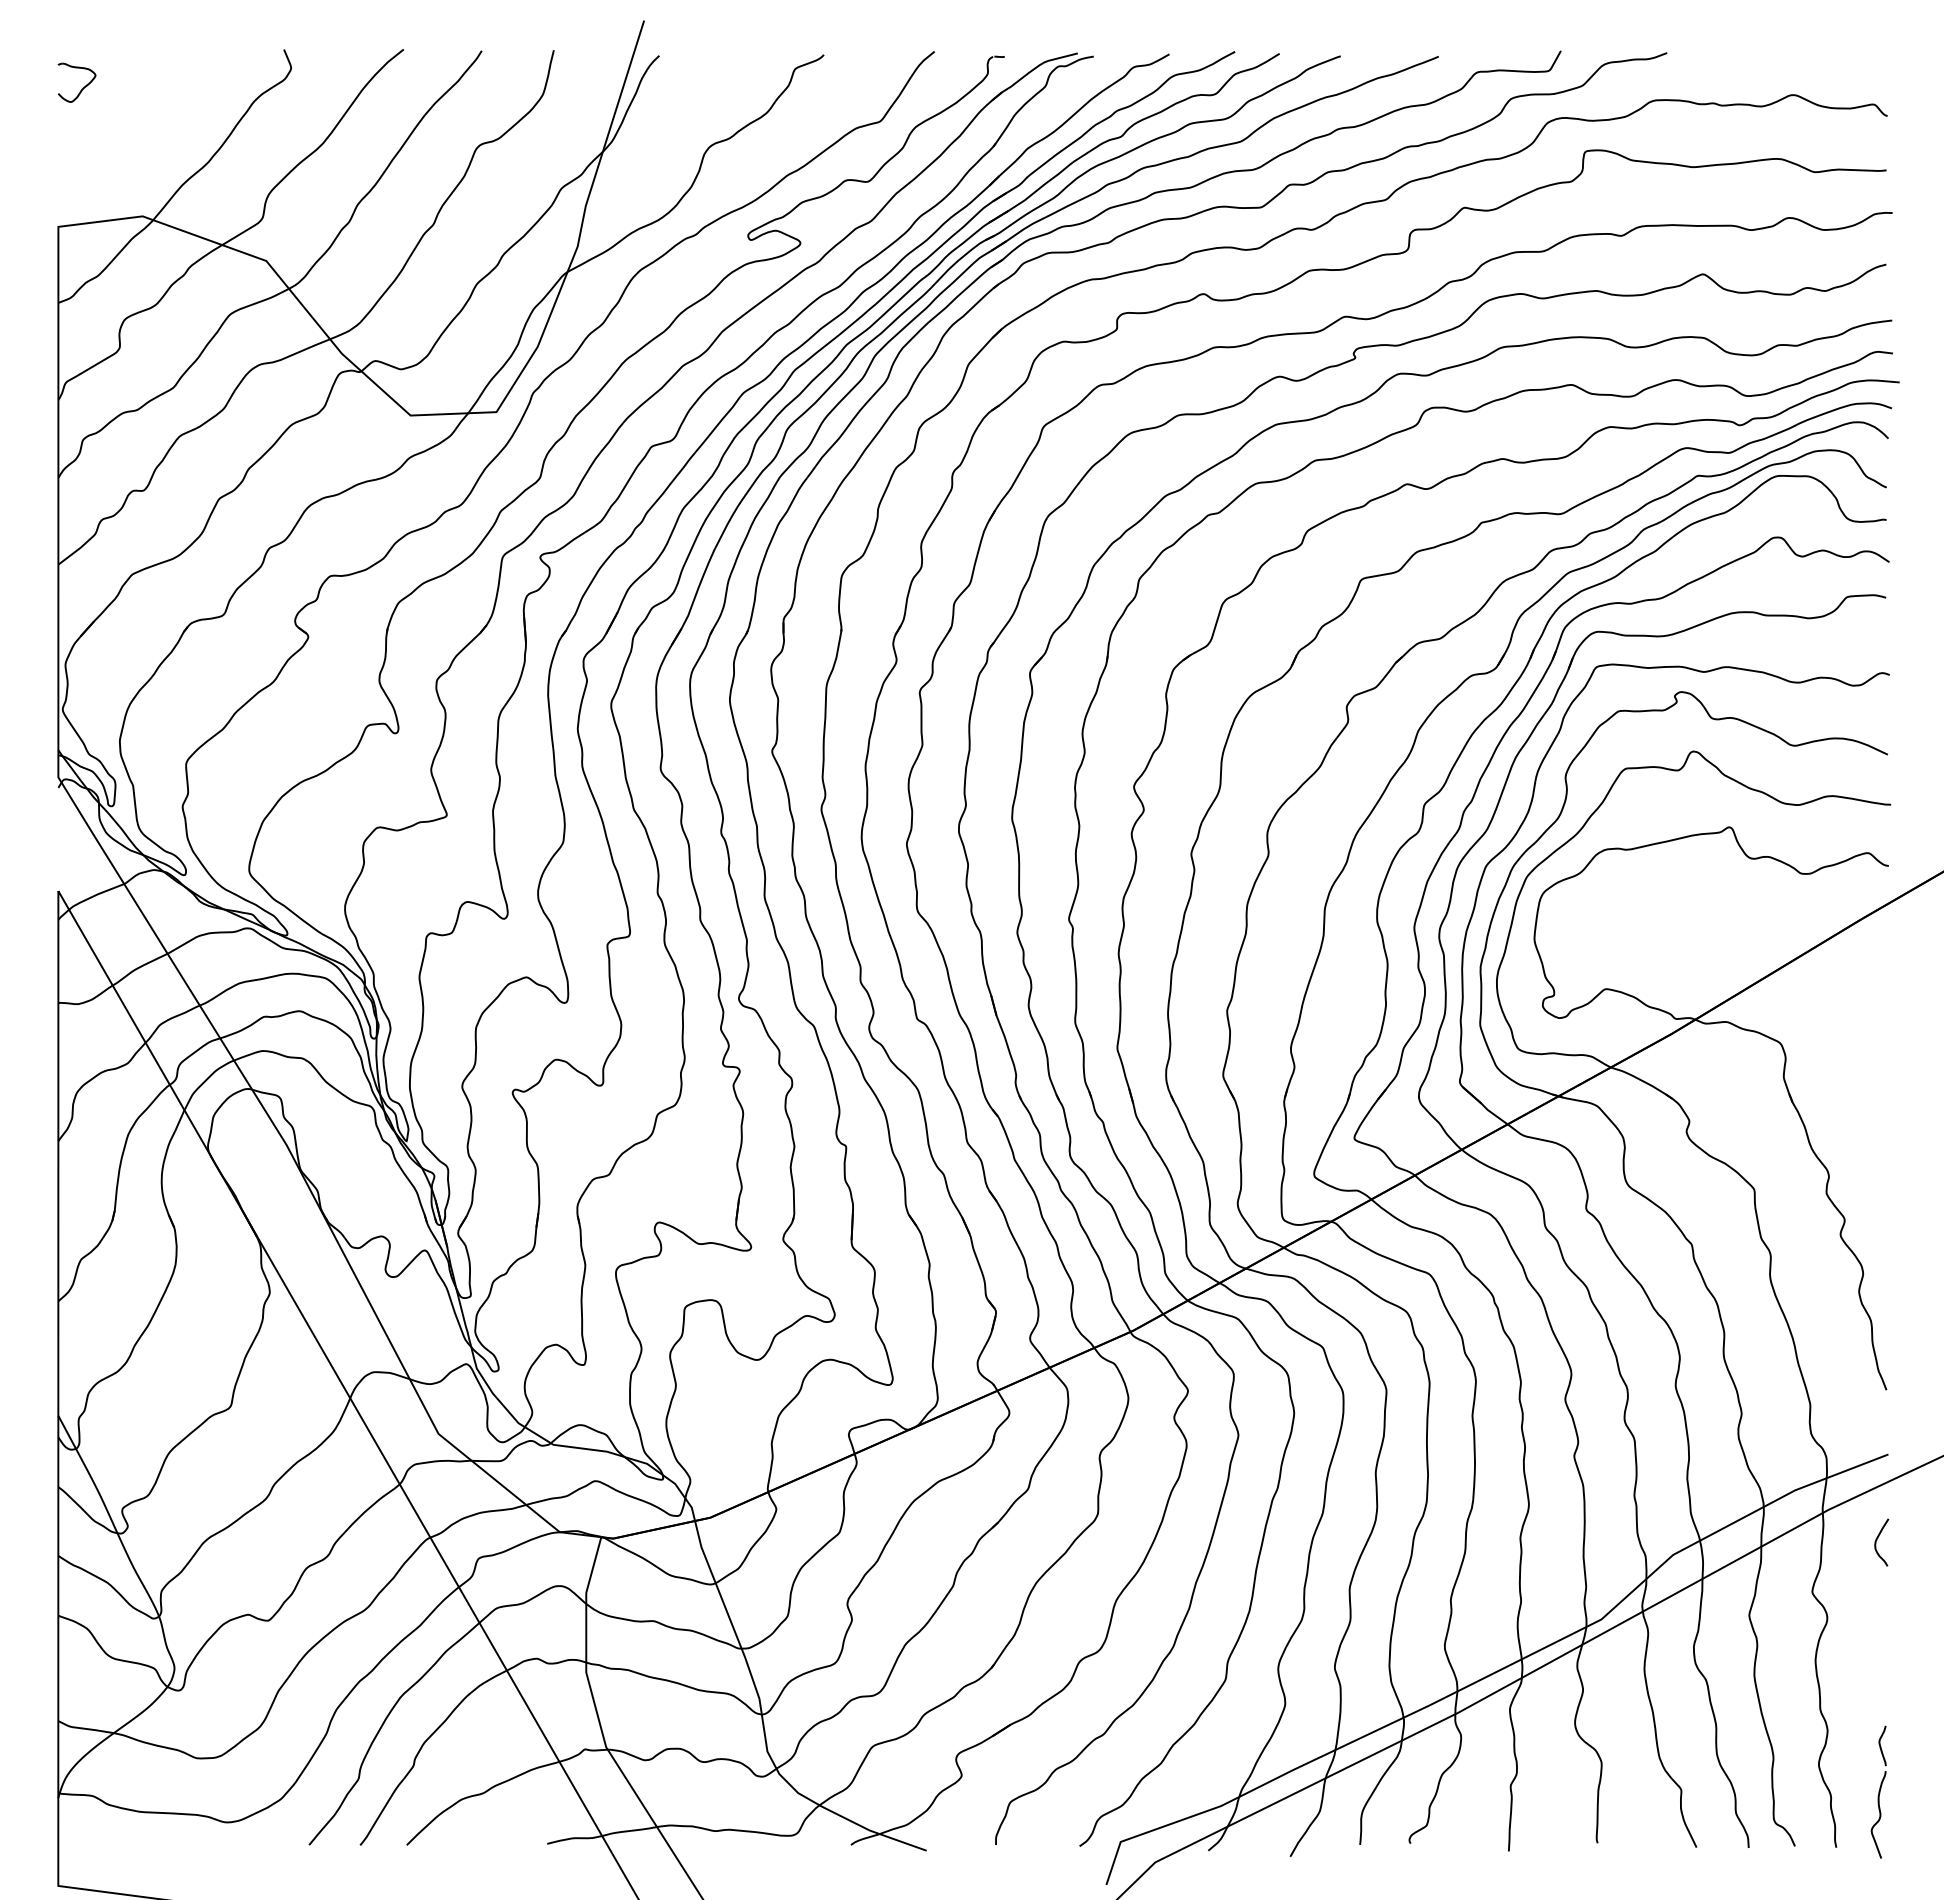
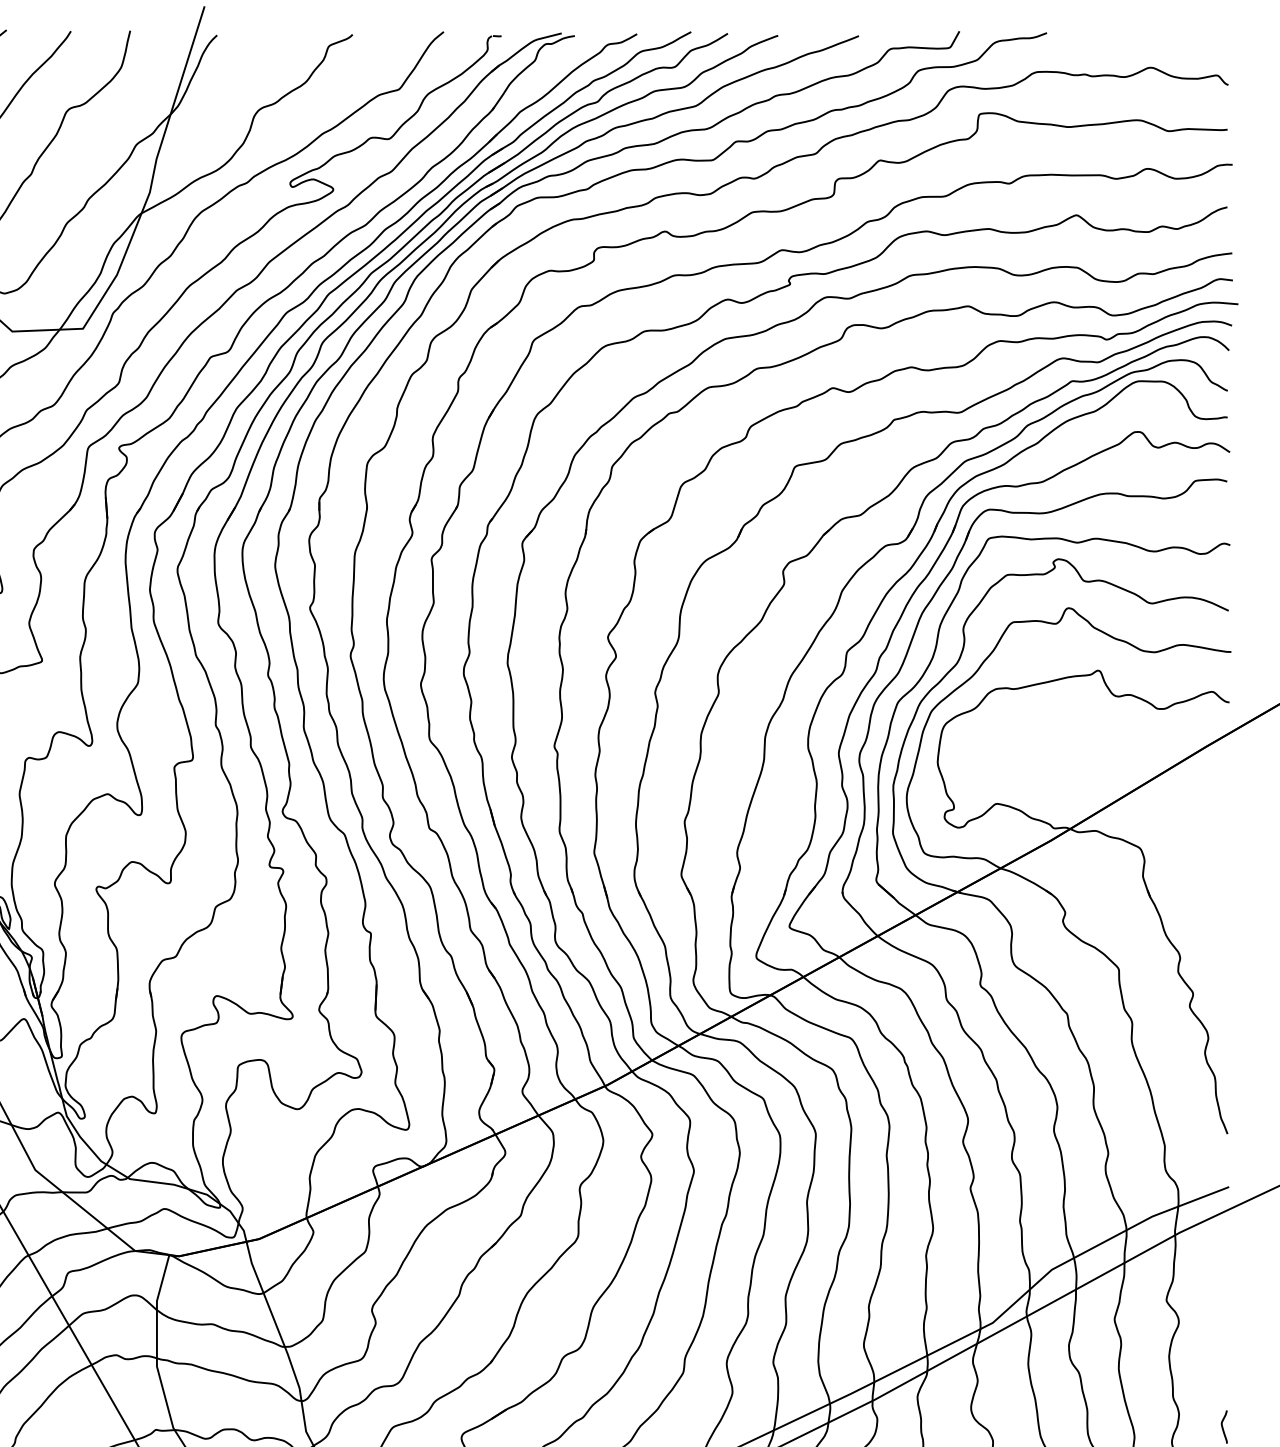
curve: (1877, 1540) -> (1220, 1257), removed

